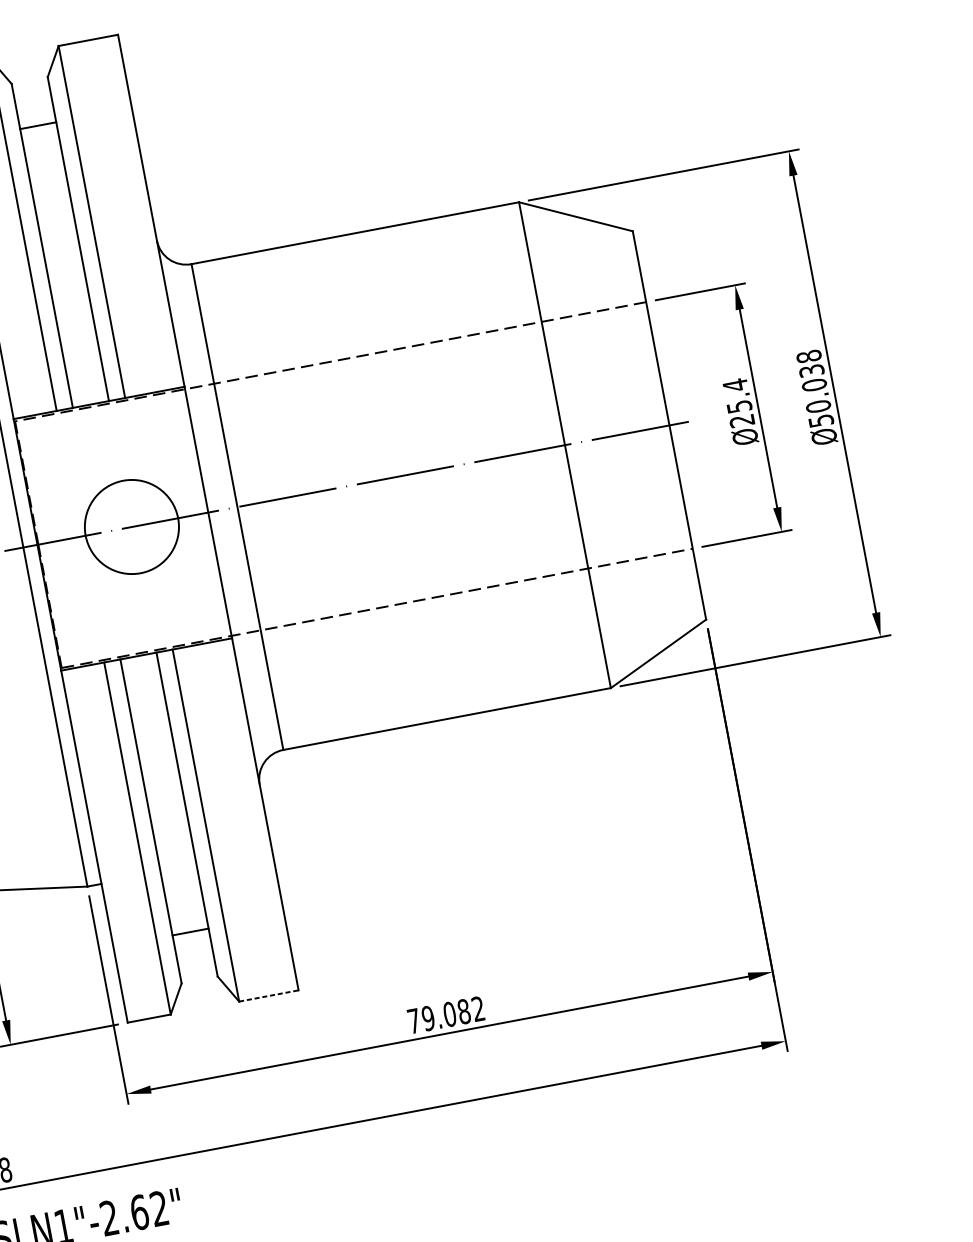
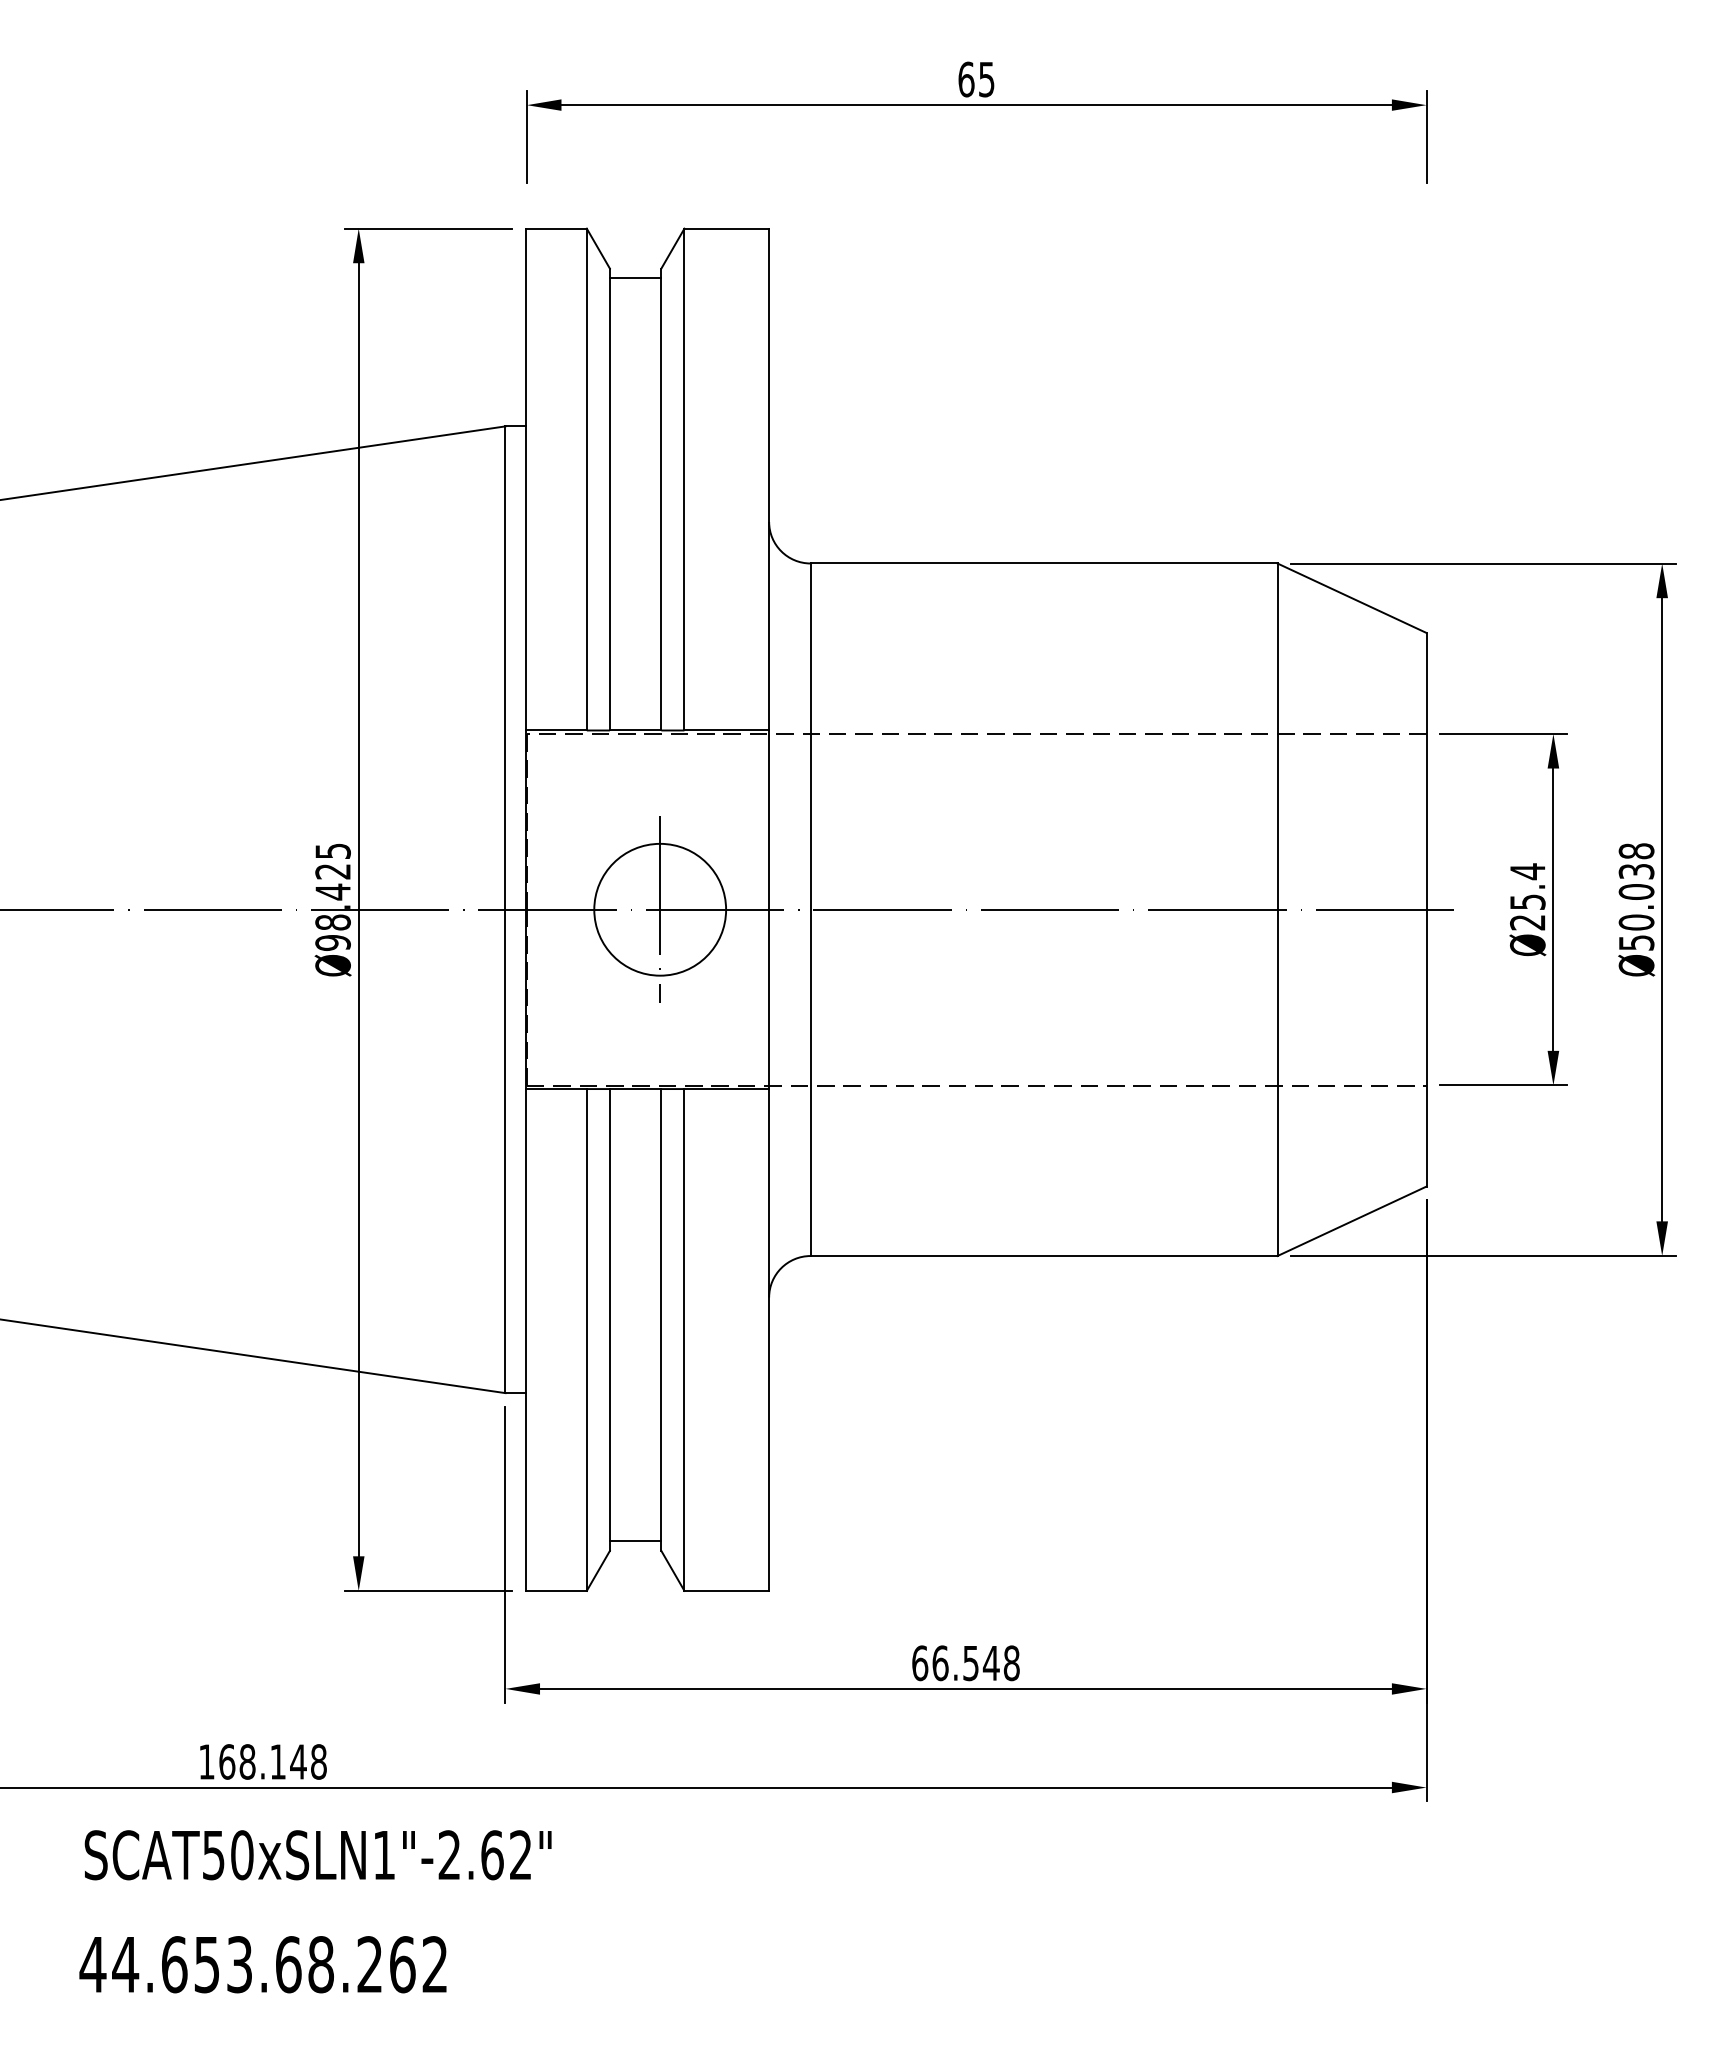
line: (38, 126) -> (635, 278), moved
line: (132, 526) -> (660, 909), added
line: (190, 932) -> (635, 1541), moved
line: (269, 995) -> (727, 1590), dashed -> solid
text: (445, 1015) -> (965, 1663), 79.082 -> 66.548

